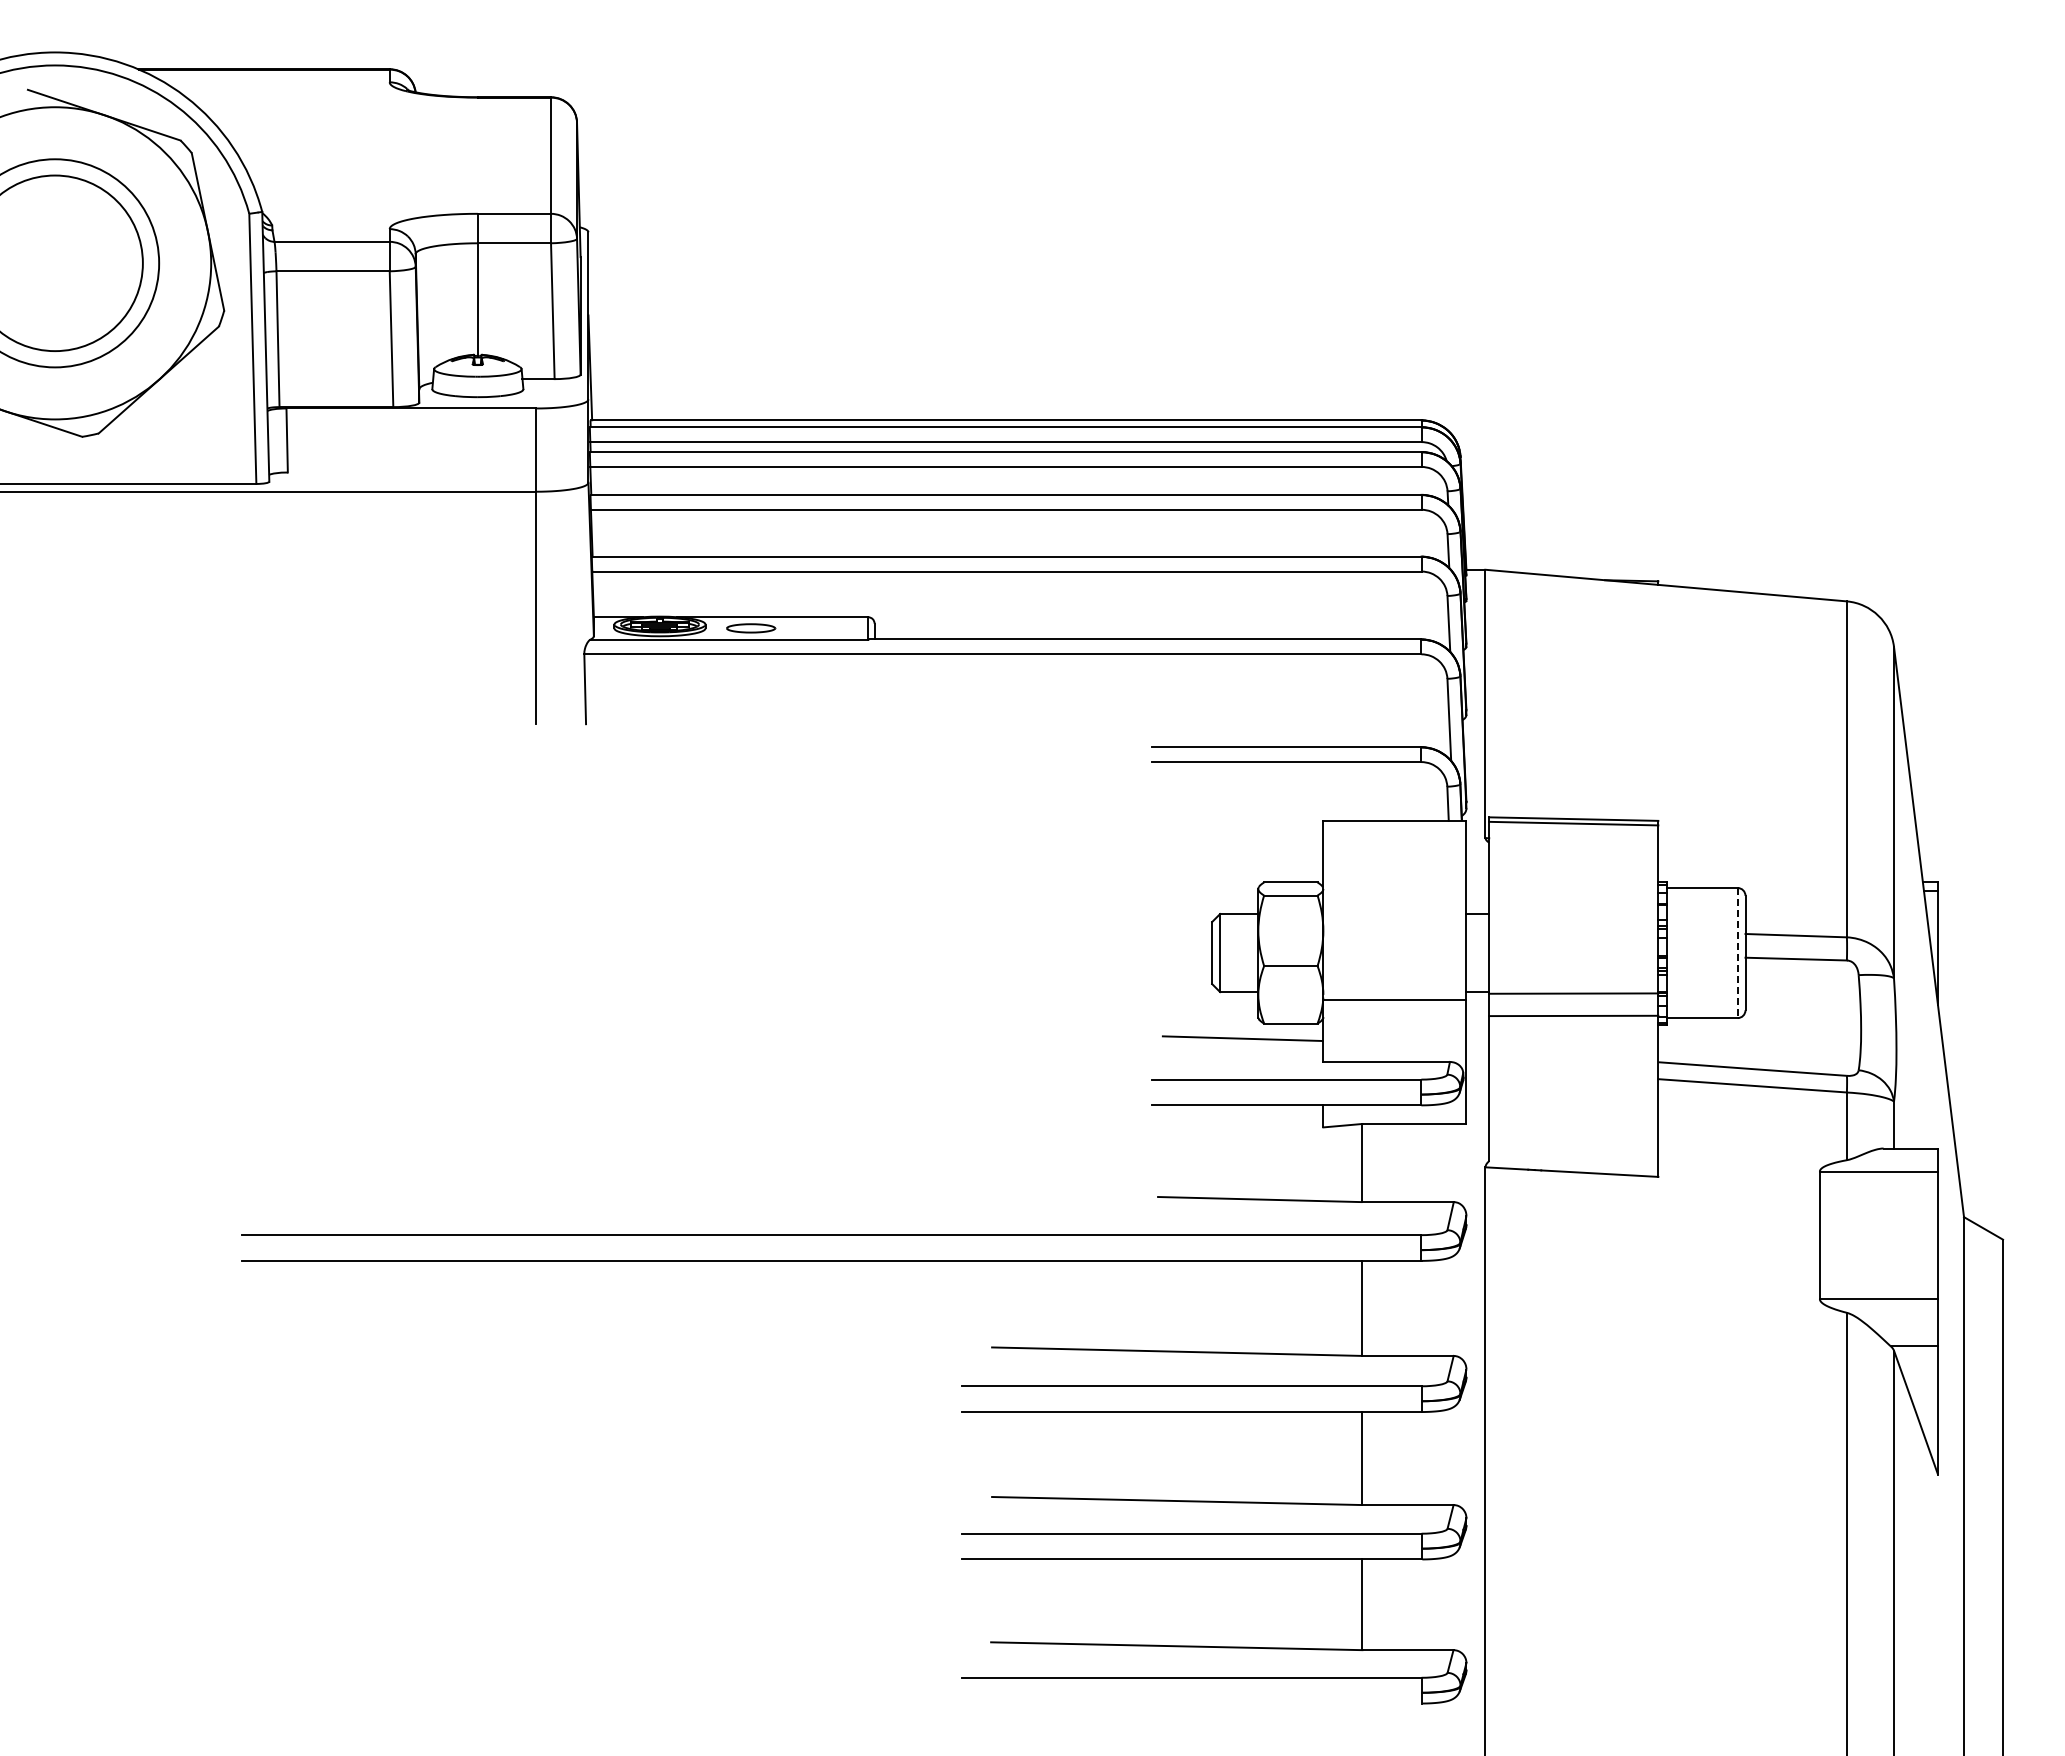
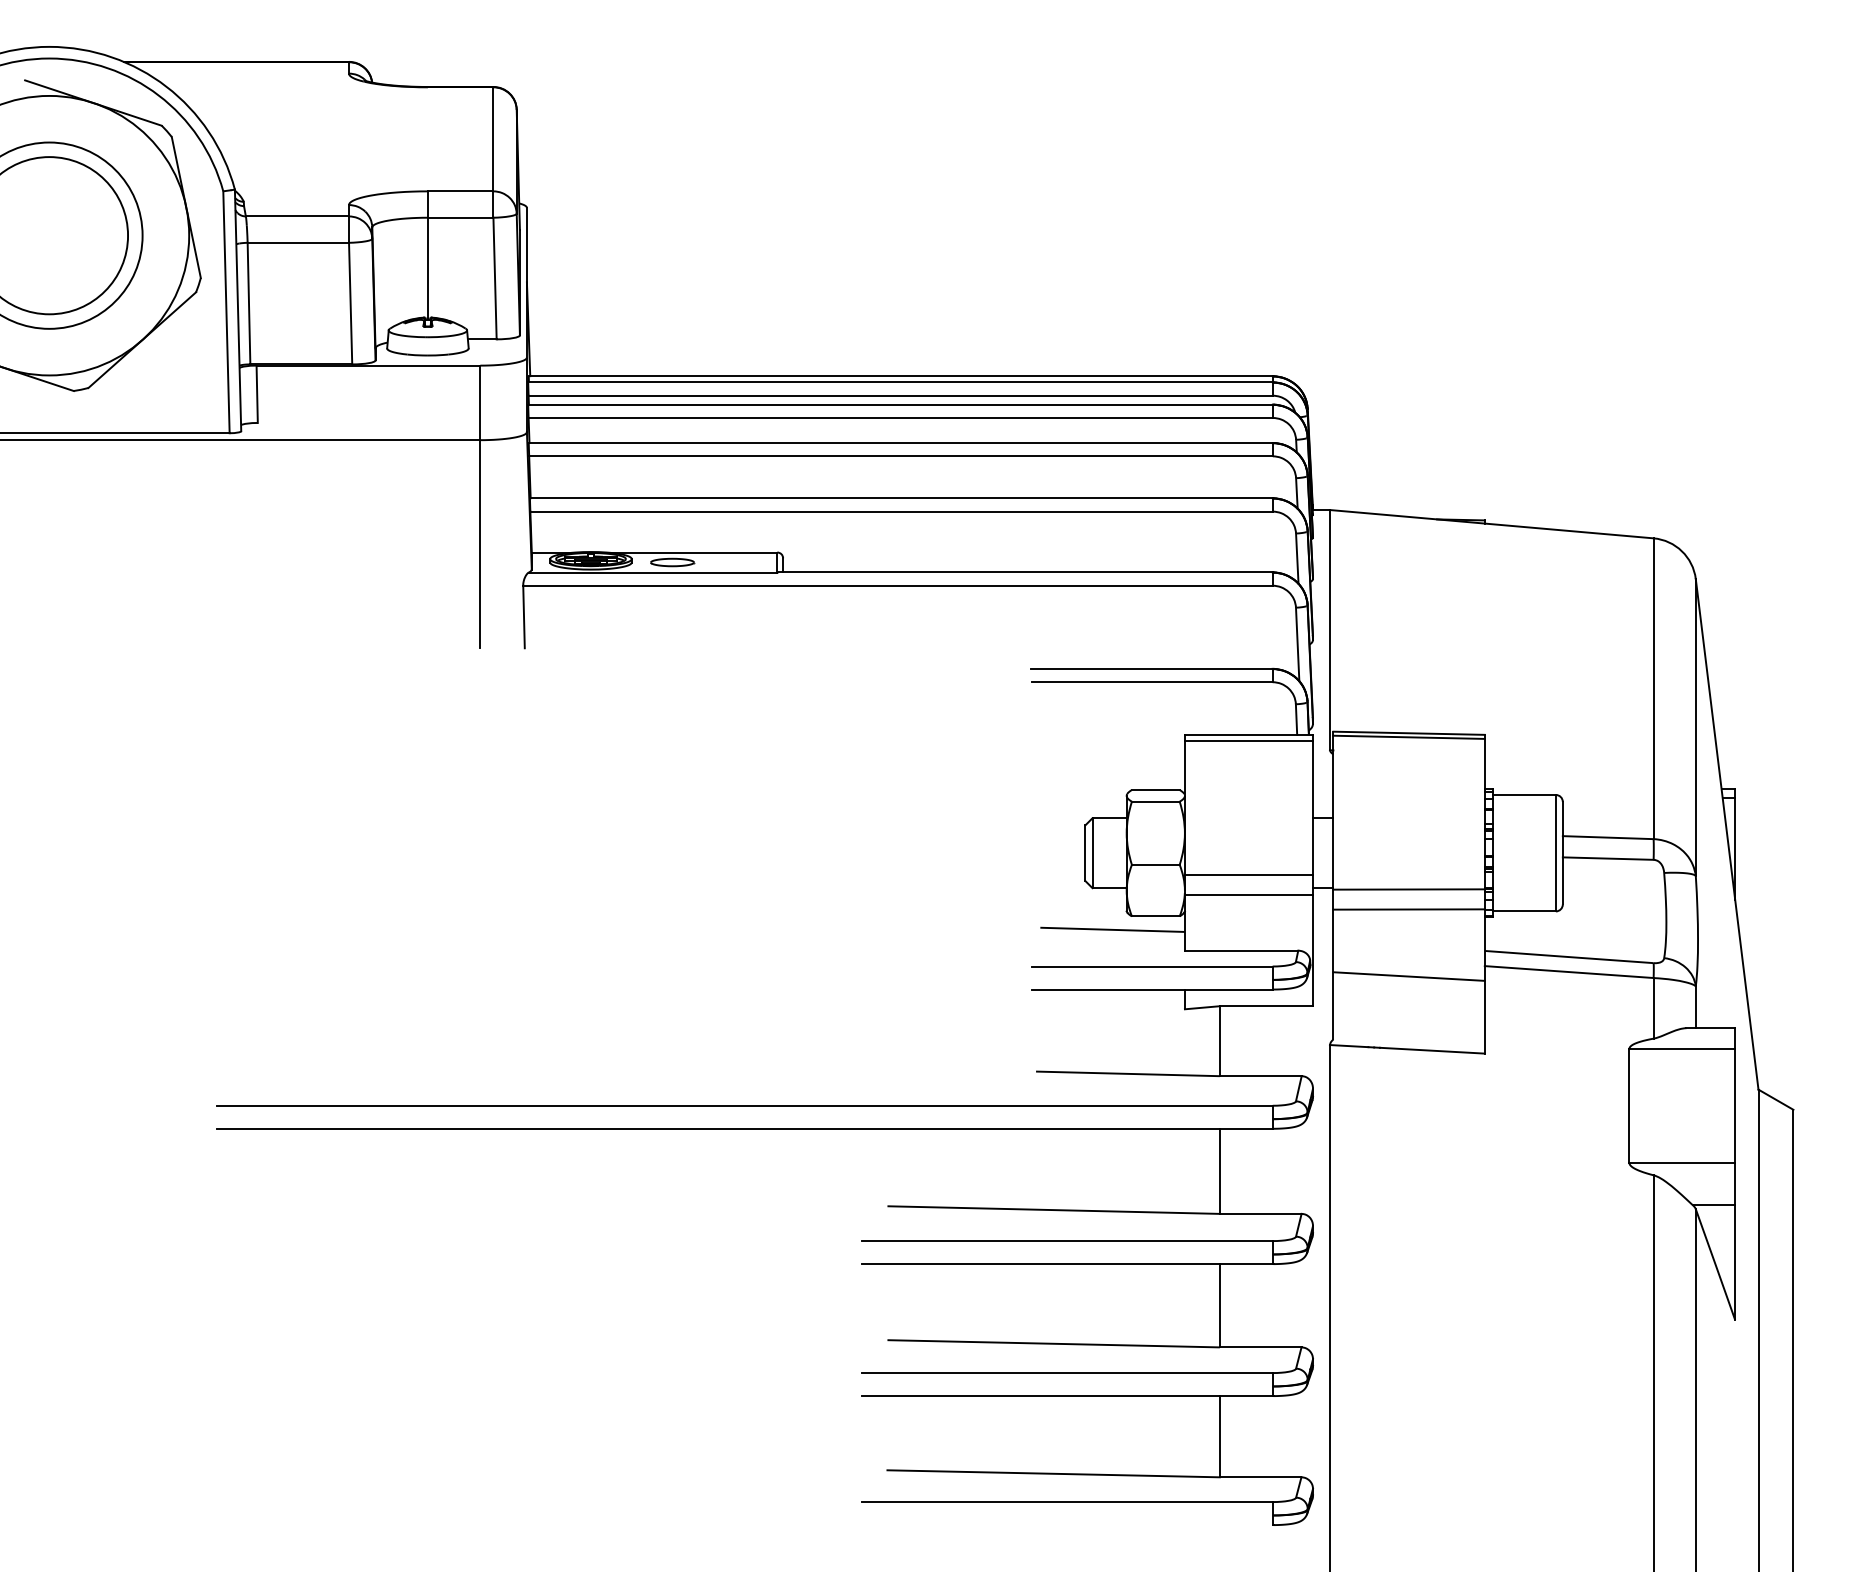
line: (1394, 828) -> (1248, 741), added
line: (1737, 953) -> (1555, 853), dashed -> solid
line: (1394, 977) -> (1248, 875), added
line: (1573, 1090) -> (1408, 976), added

